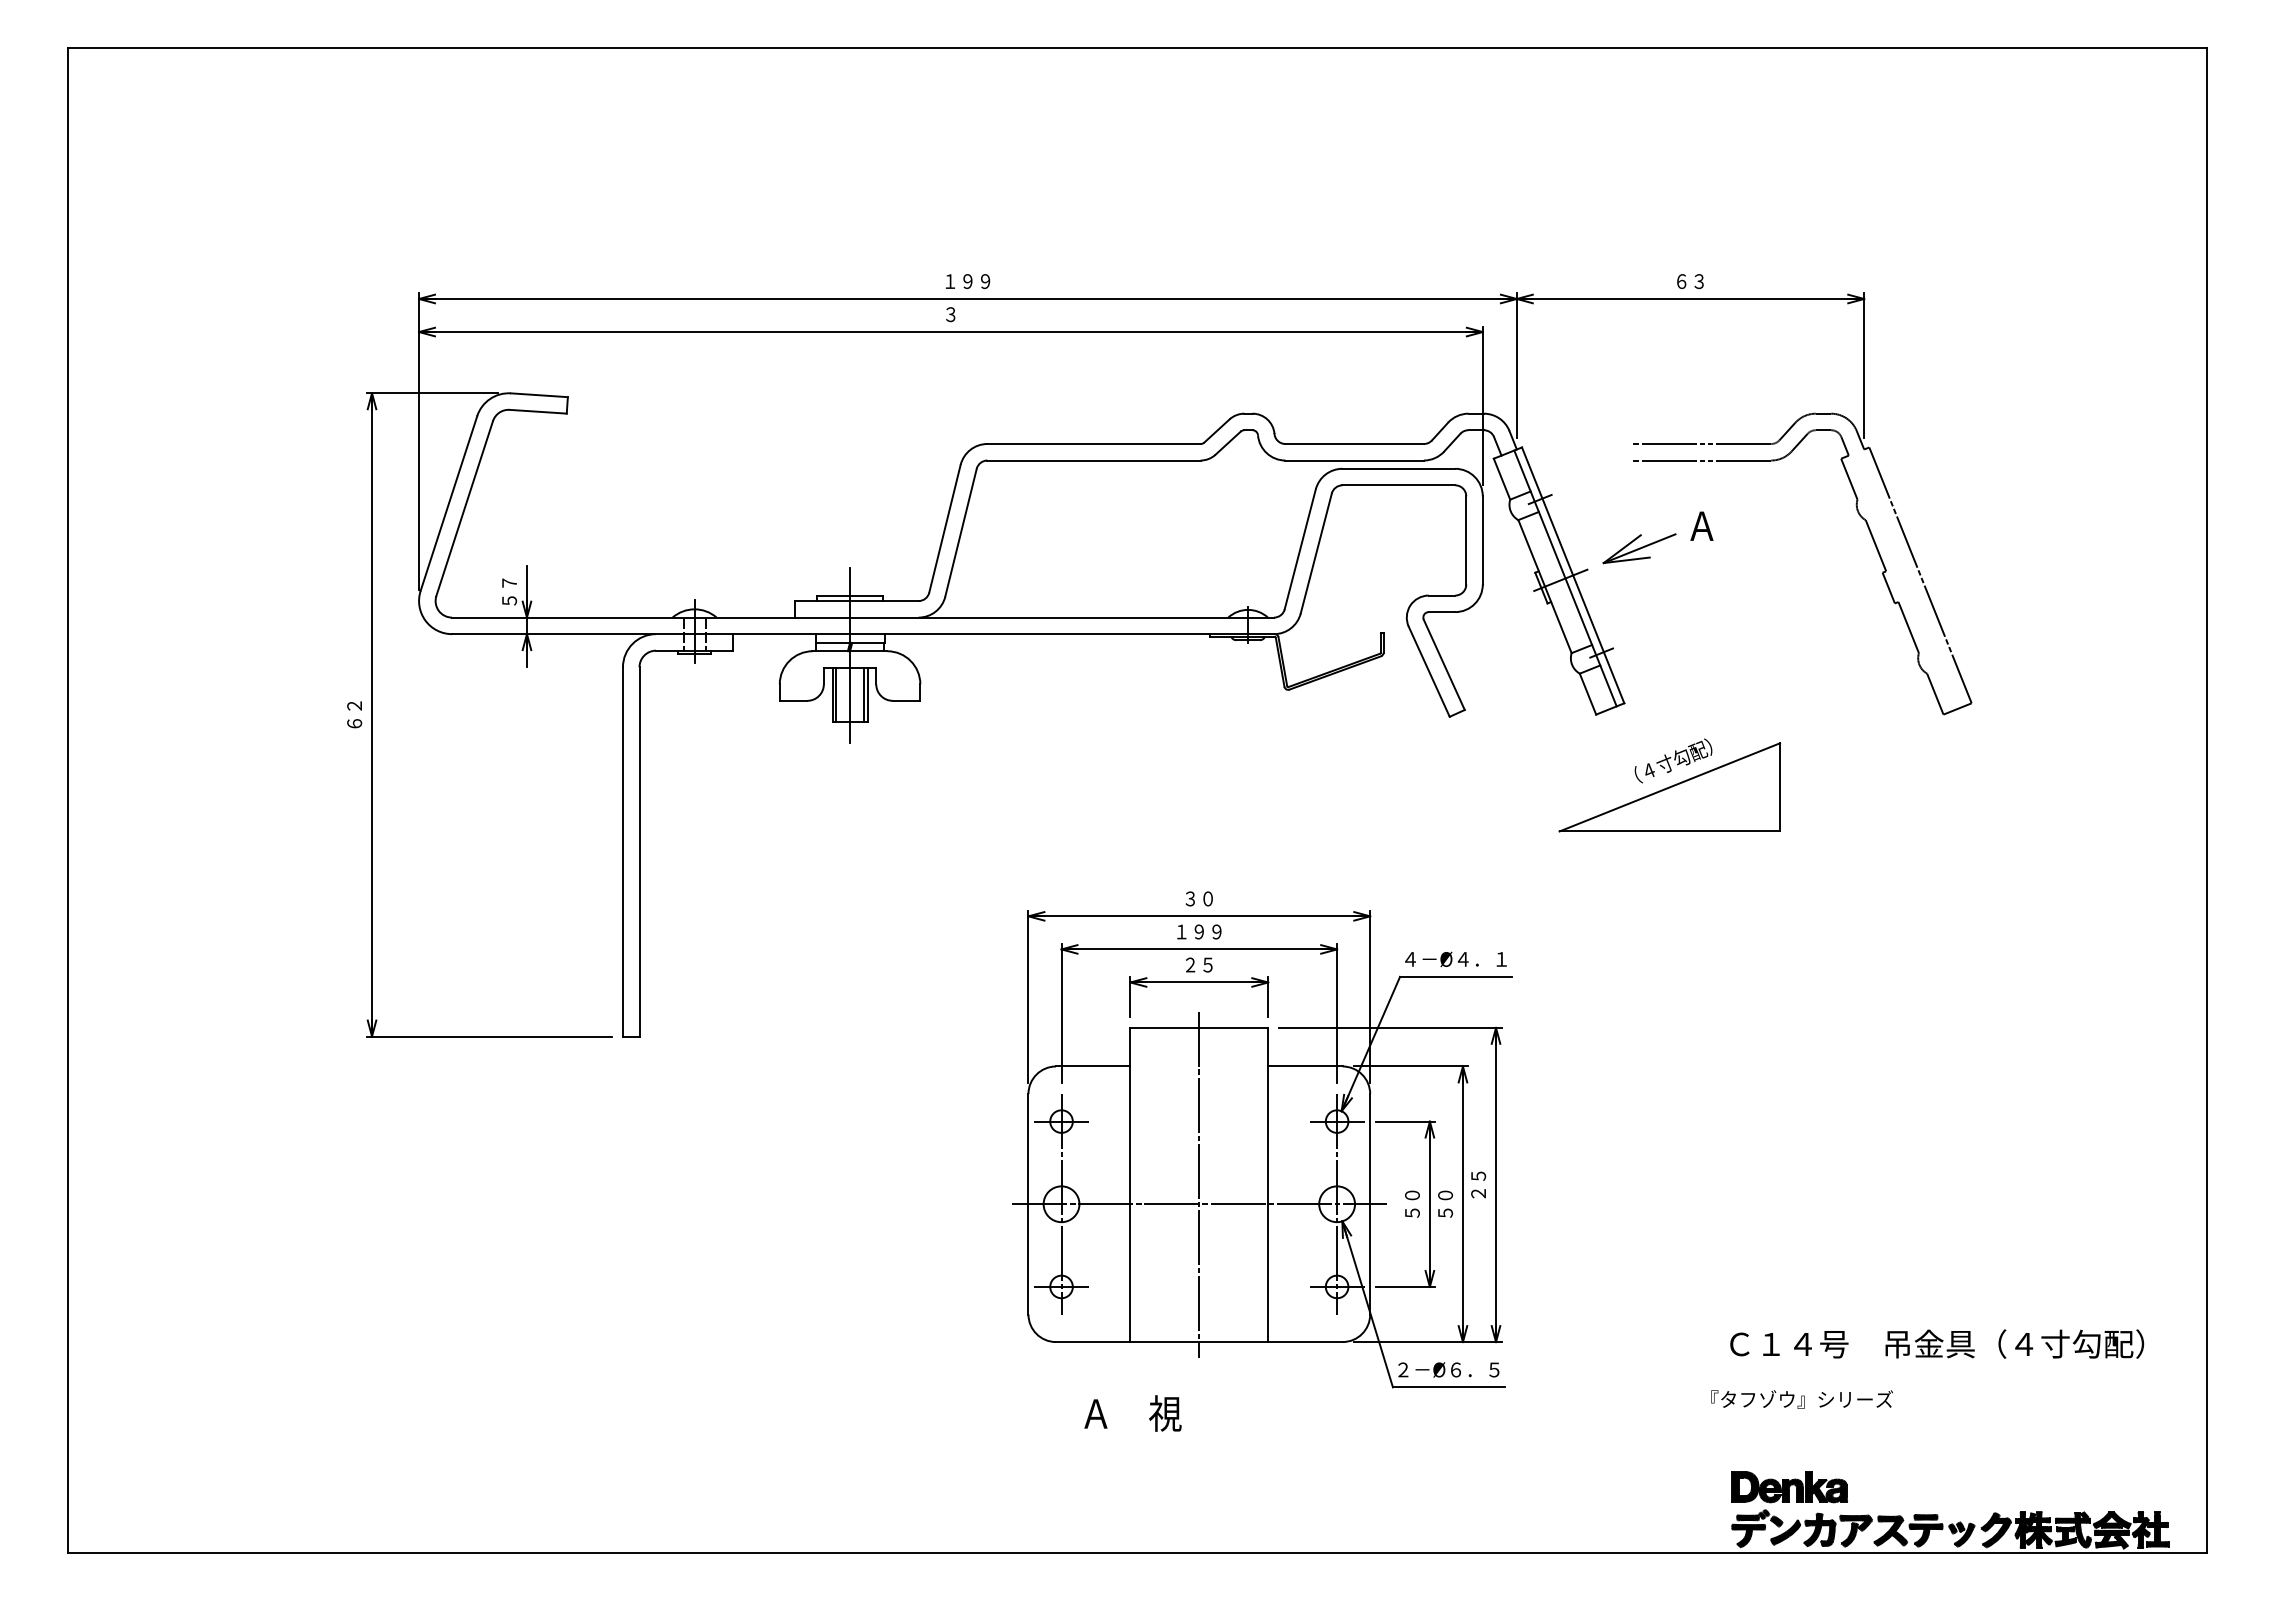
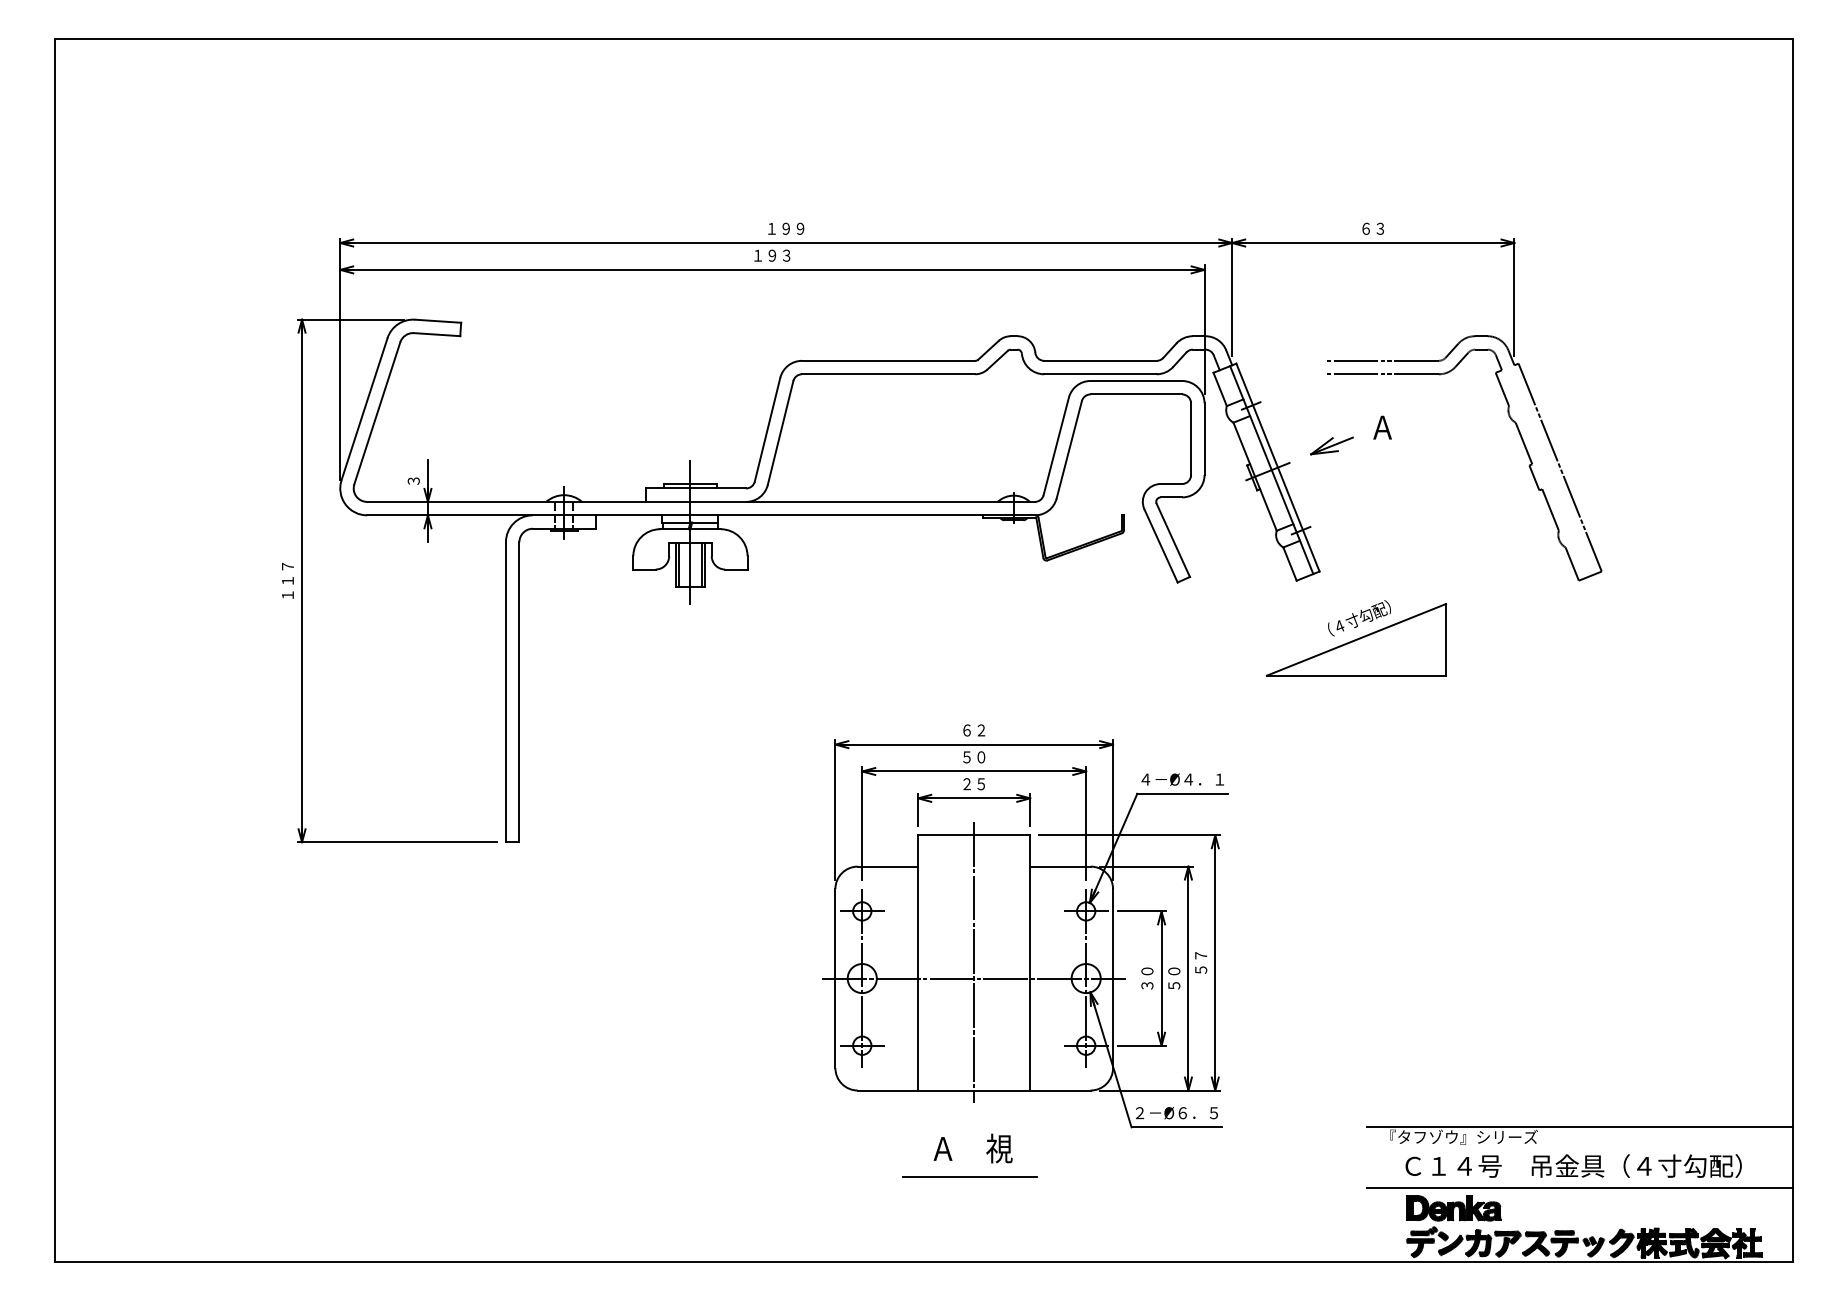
text: (950, 314) -> (772, 255), ３ -> １９３
part: (1639, 548) -> (1331, 445), size x0.71
text: (509, 591) -> (413, 480), ５７ -> ３
text: (354, 714) -> (287, 580), ６２ -> １１７
text: (1198, 898) -> (973, 730), ３０ -> ６２
text: (1199, 931) -> (974, 756), １９９ -> ５０
text: (1478, 1184) -> (1201, 962), ２５ -> ５７
text: (1412, 1212) -> (1147, 985), ５０ -> ３０
text: (1937, 1343) -> (1574, 1165), moved
line: (1944, 1387) -> (1579, 1127), added
text: (1132, 1413) -> (972, 1148), moved
line: (1193, 1448) -> (969, 1177), added
line: (1944, 1461) -> (1579, 1187), added

